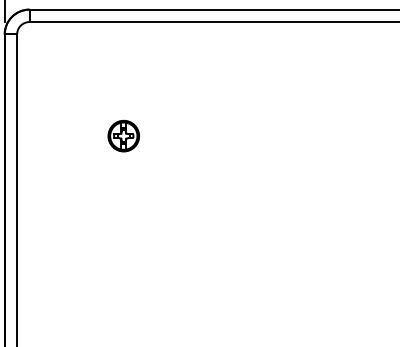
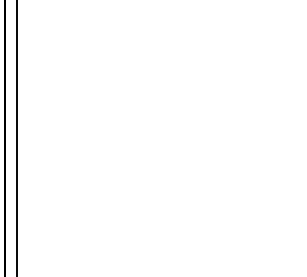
part: (123, 135) -> (117, 94), removed

